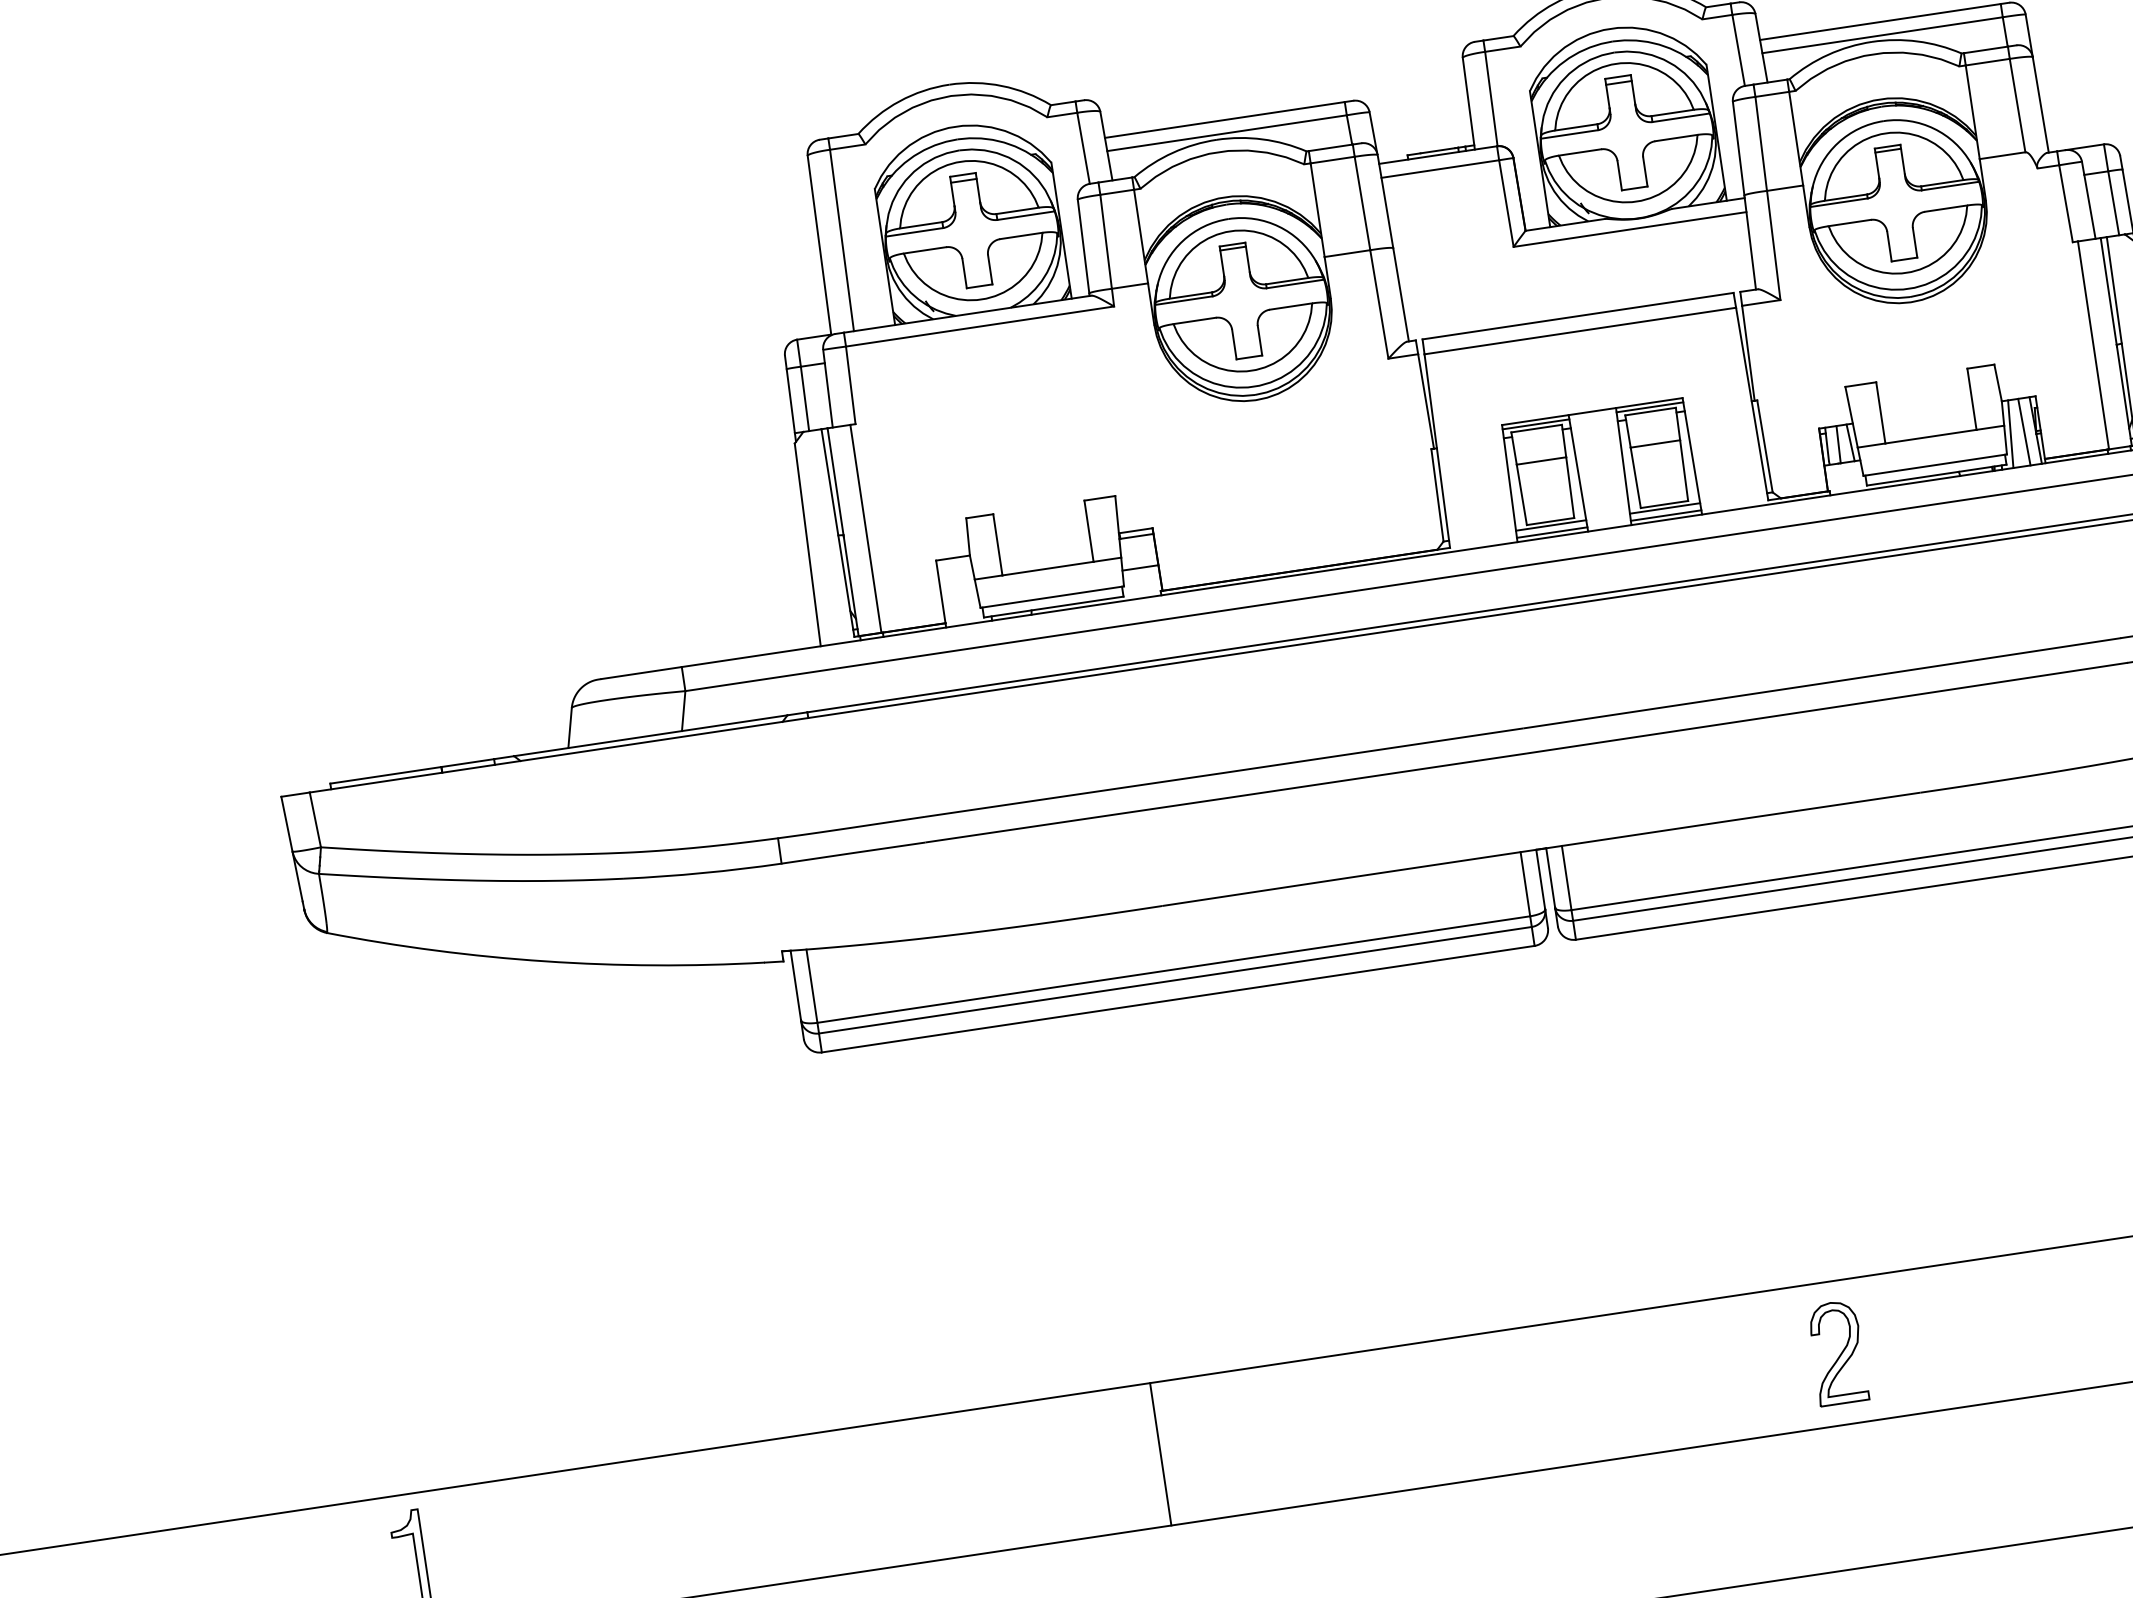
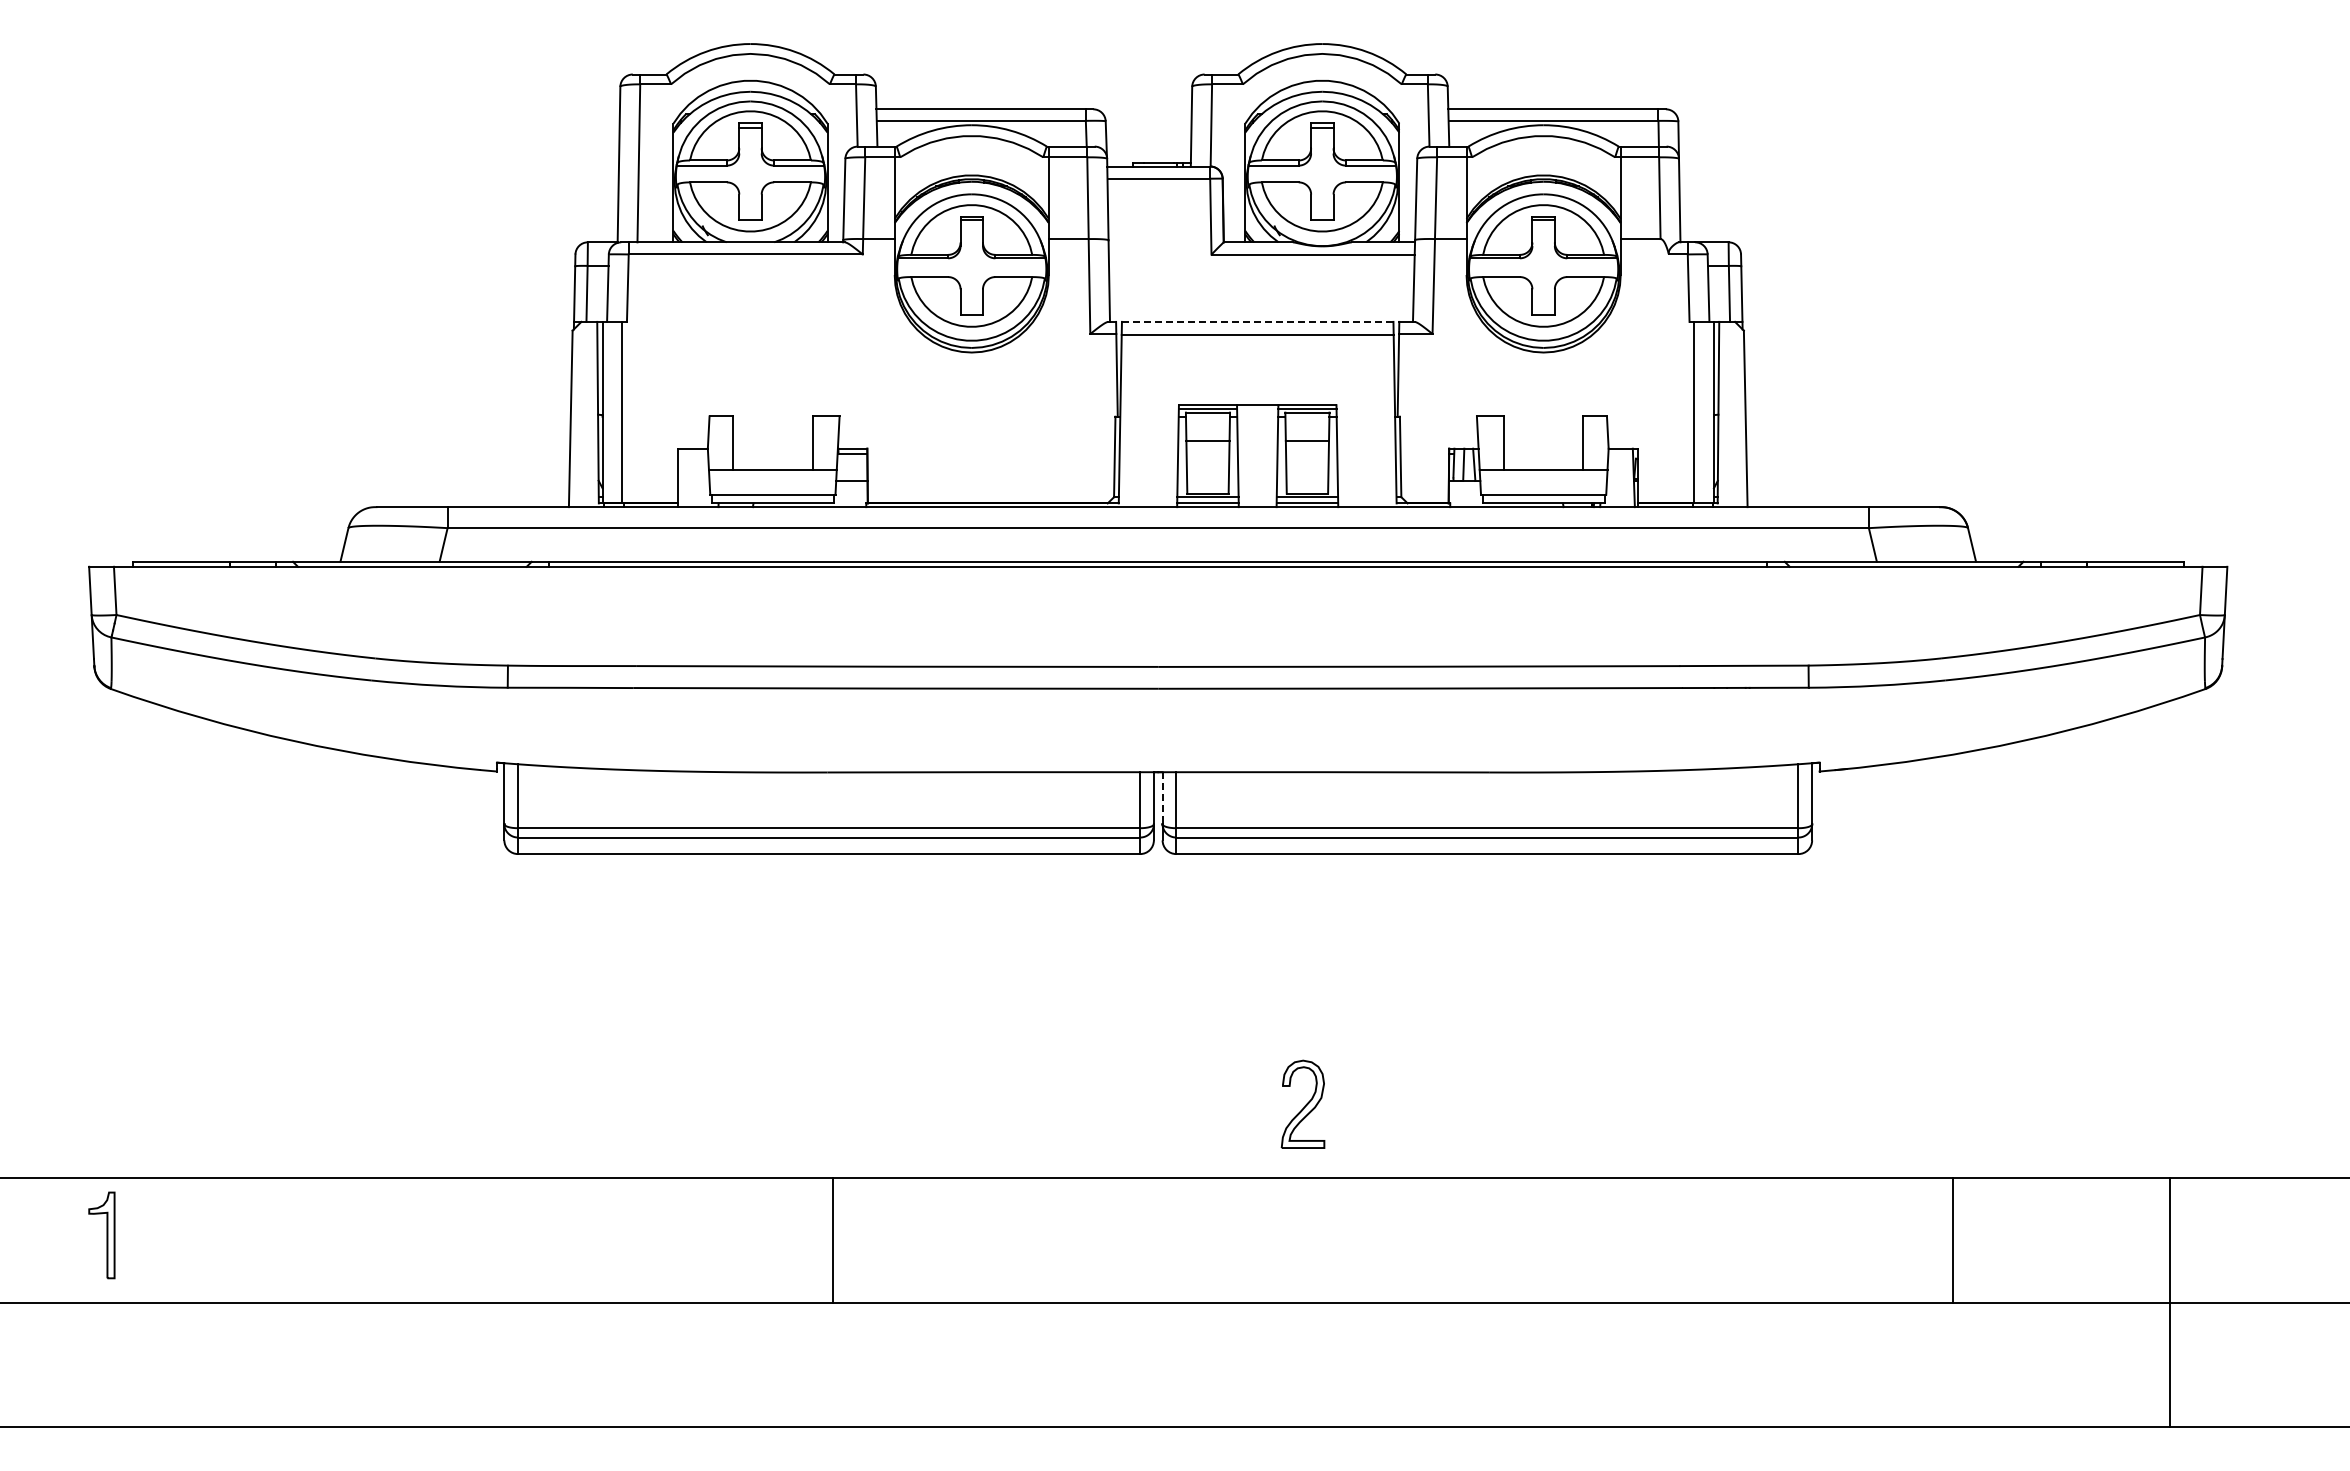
line: (1577, 315) -> (1257, 321), solid -> dashed
line: (2023, 431) -> (1623, 477), removed
line: (2011, 433) -> (1612, 477), removed
line: (1550, 878) -> (1162, 798), solid -> dashed
part: (1836, 1352) -> (1302, 1103), moved
line: (1161, 1454) -> (833, 1240), moved

